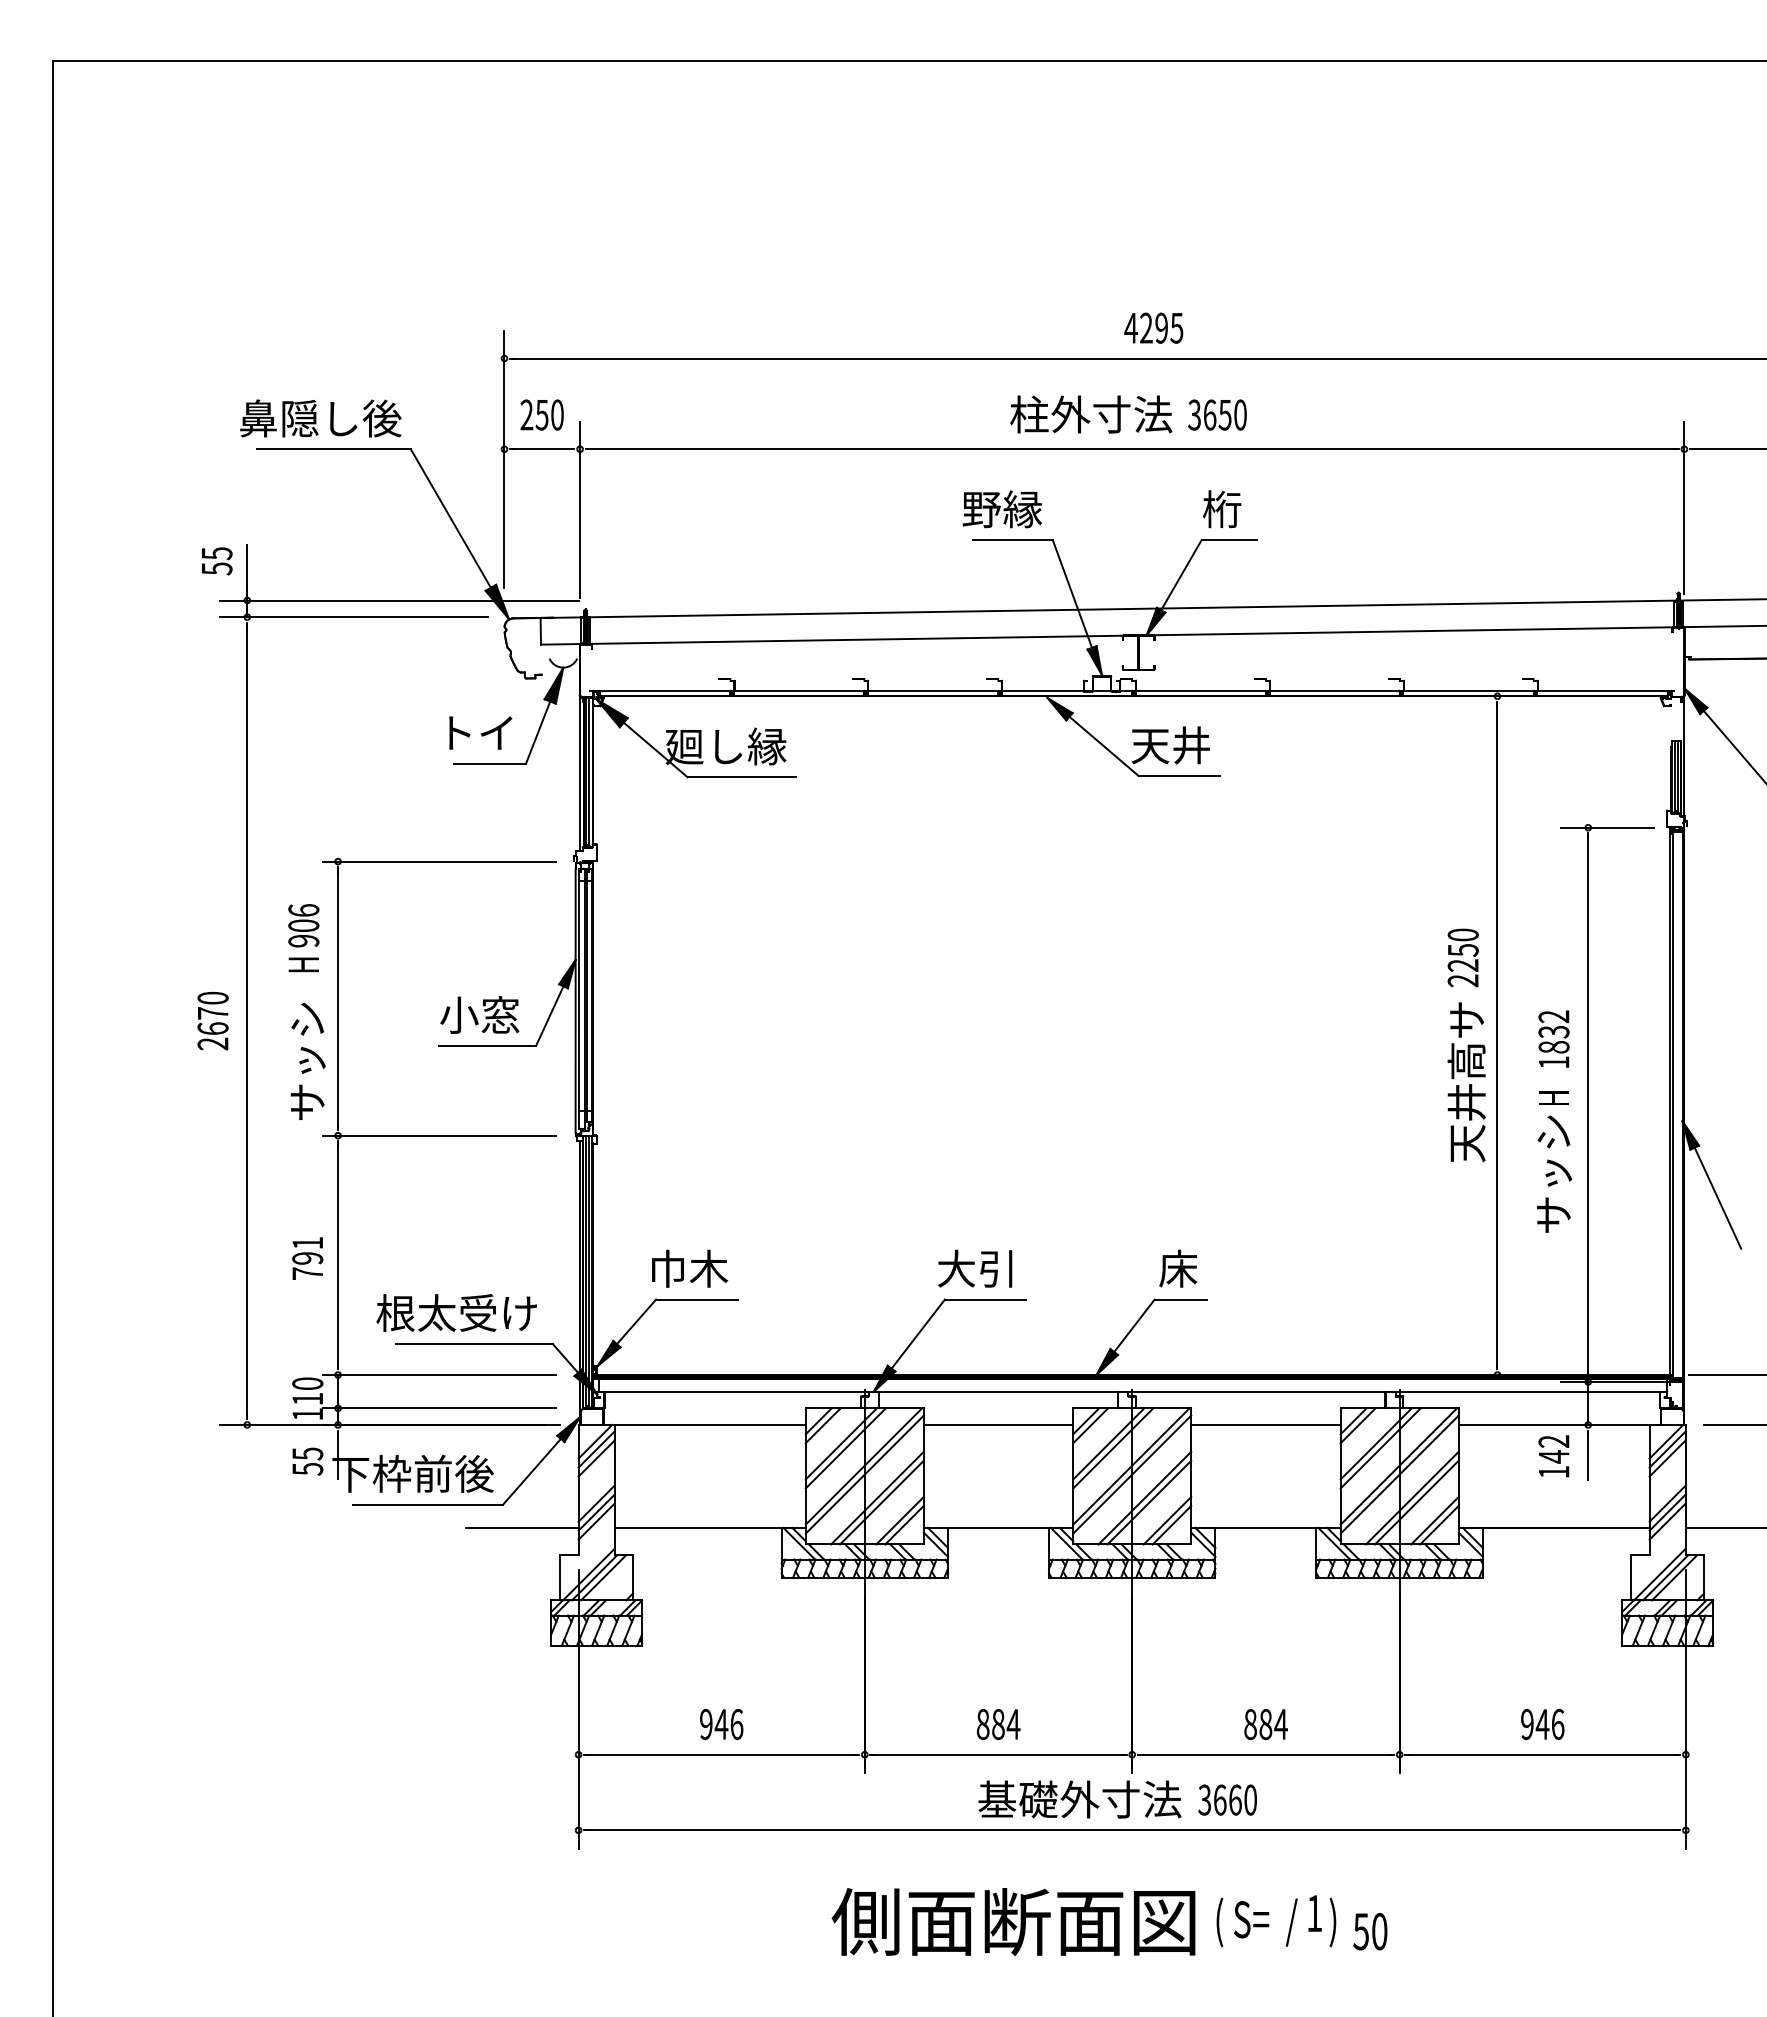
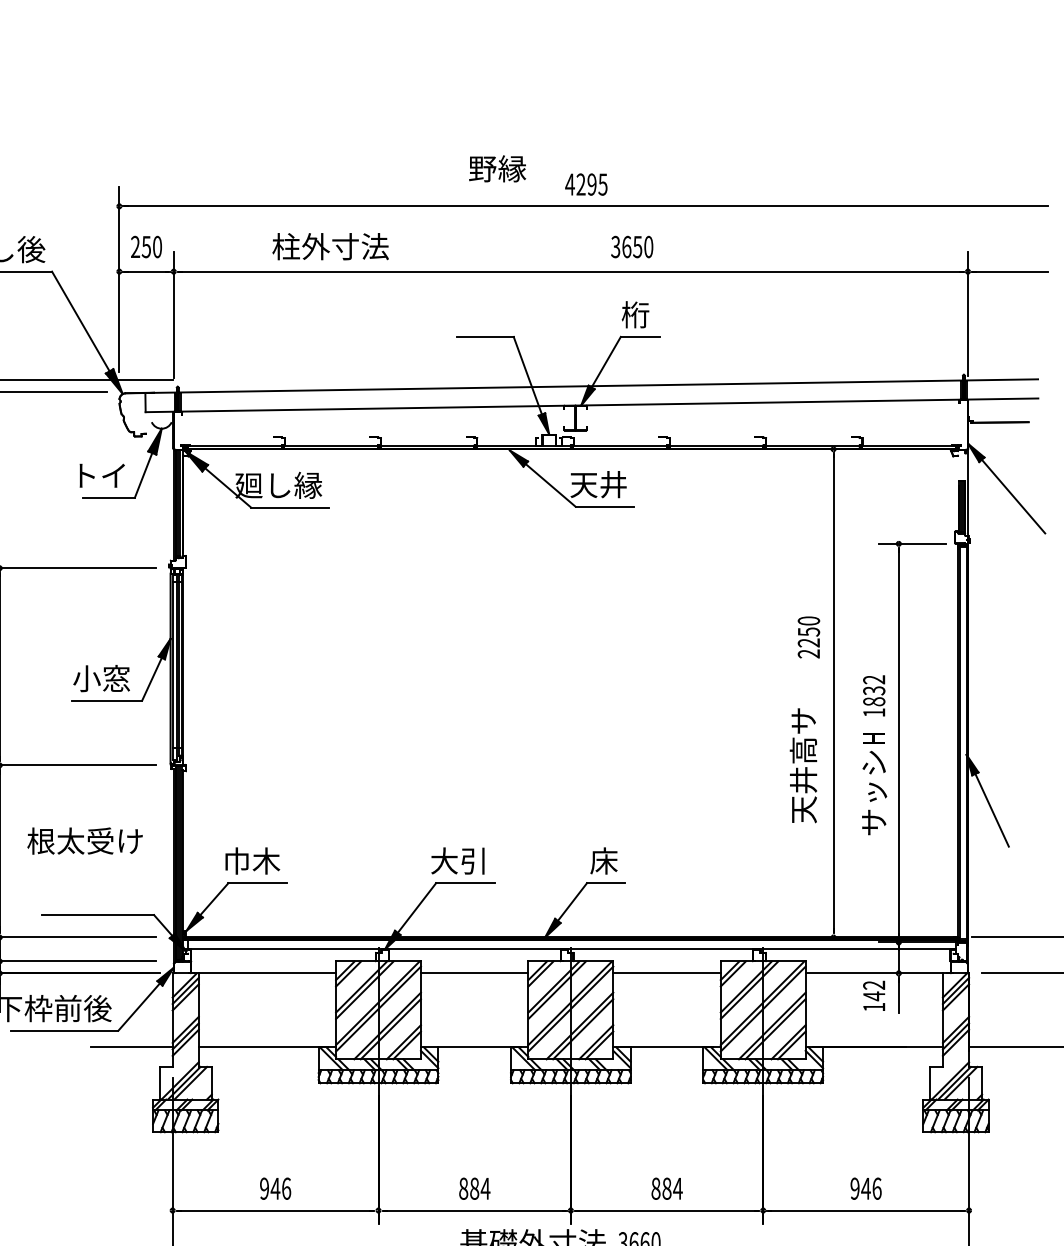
text: (1091, 414) -> (330, 246), moved
text: (1001, 509) -> (496, 168), moved
text: (1466, 1082) -> (803, 765), moved
text: (456, 1312) -> (84, 840), moved

